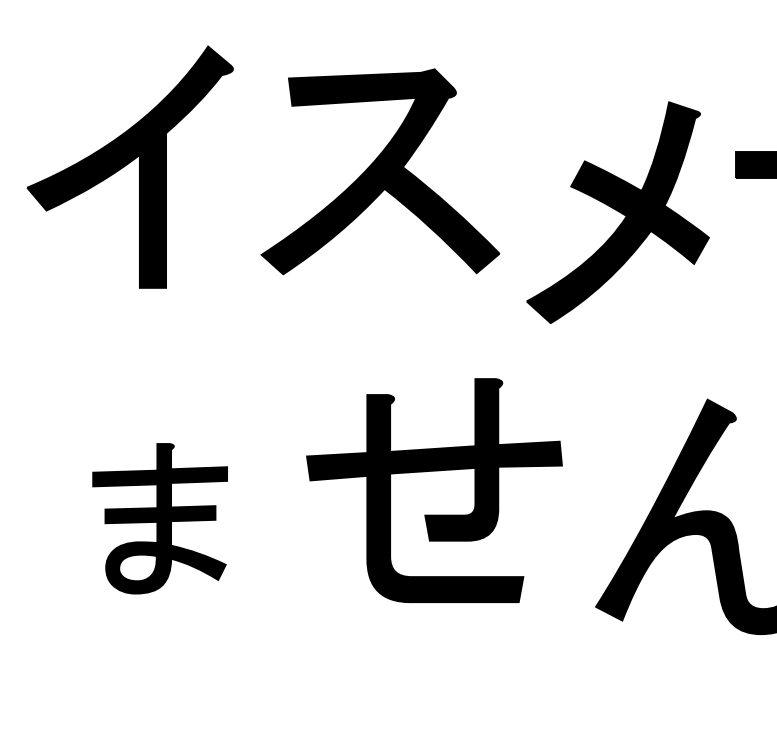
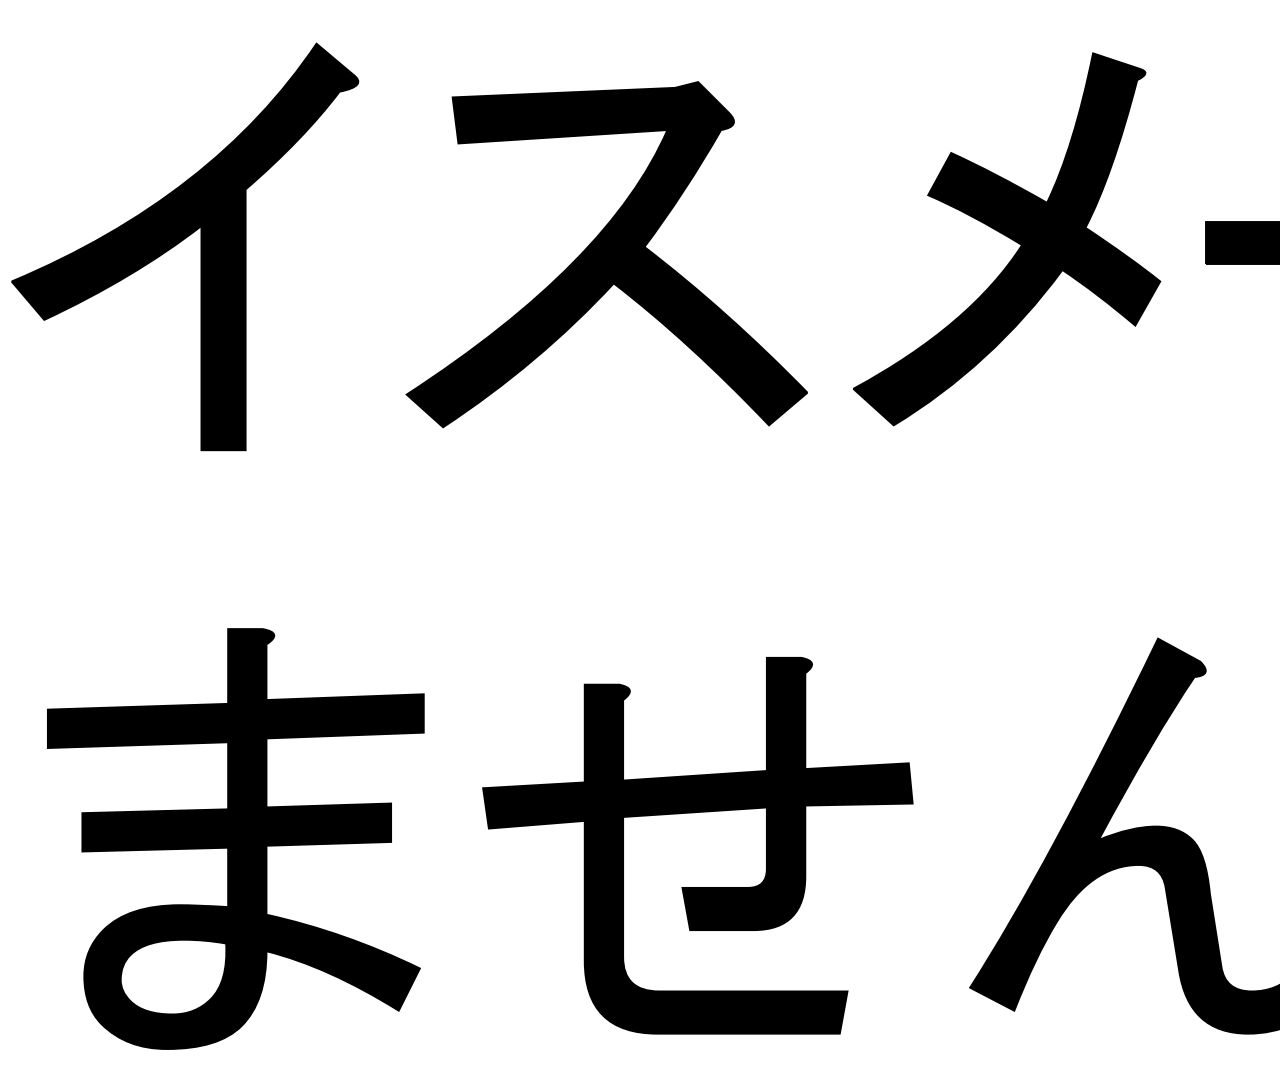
part: (617, 212) -> (1006, 238), moved
part: (434, 471) -> (697, 813), moved
part: (159, 518) -> (234, 838), size x1.67

